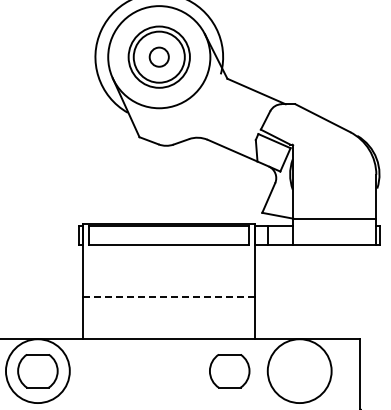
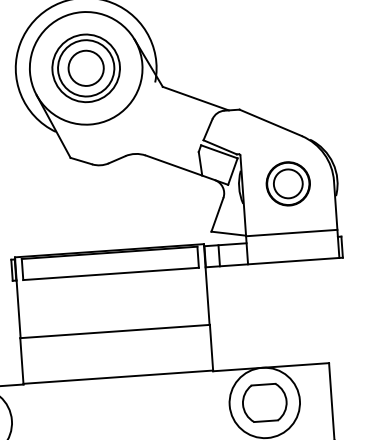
circle: (159, 57) -> (86, 68), size x1.67
part: (334, 173) -> (287, 182), added
line: (168, 297) -> (114, 331), dashed -> solid
part: (229, 371) -> (264, 403), moved

